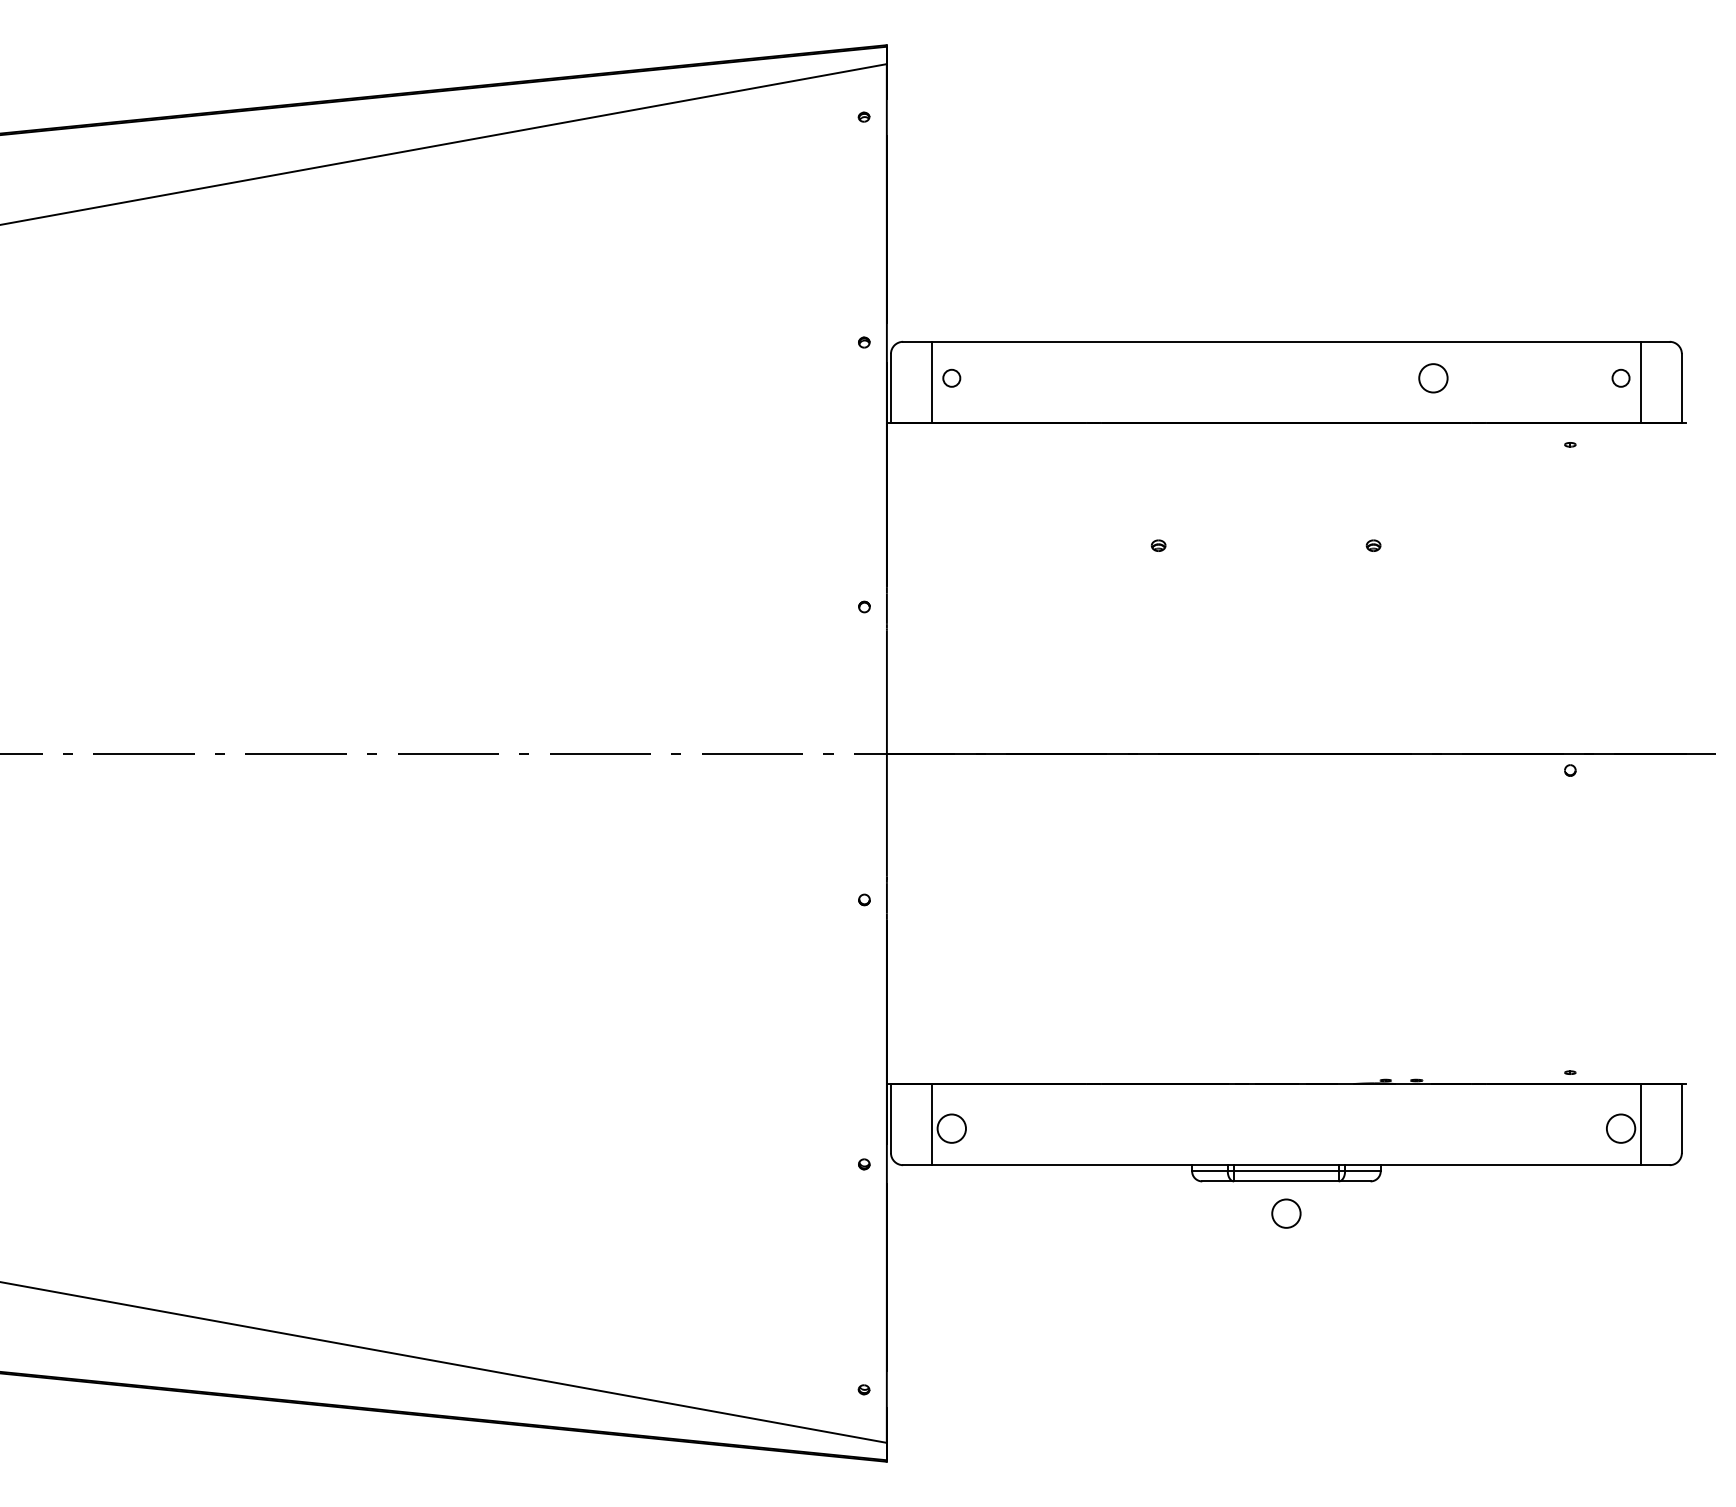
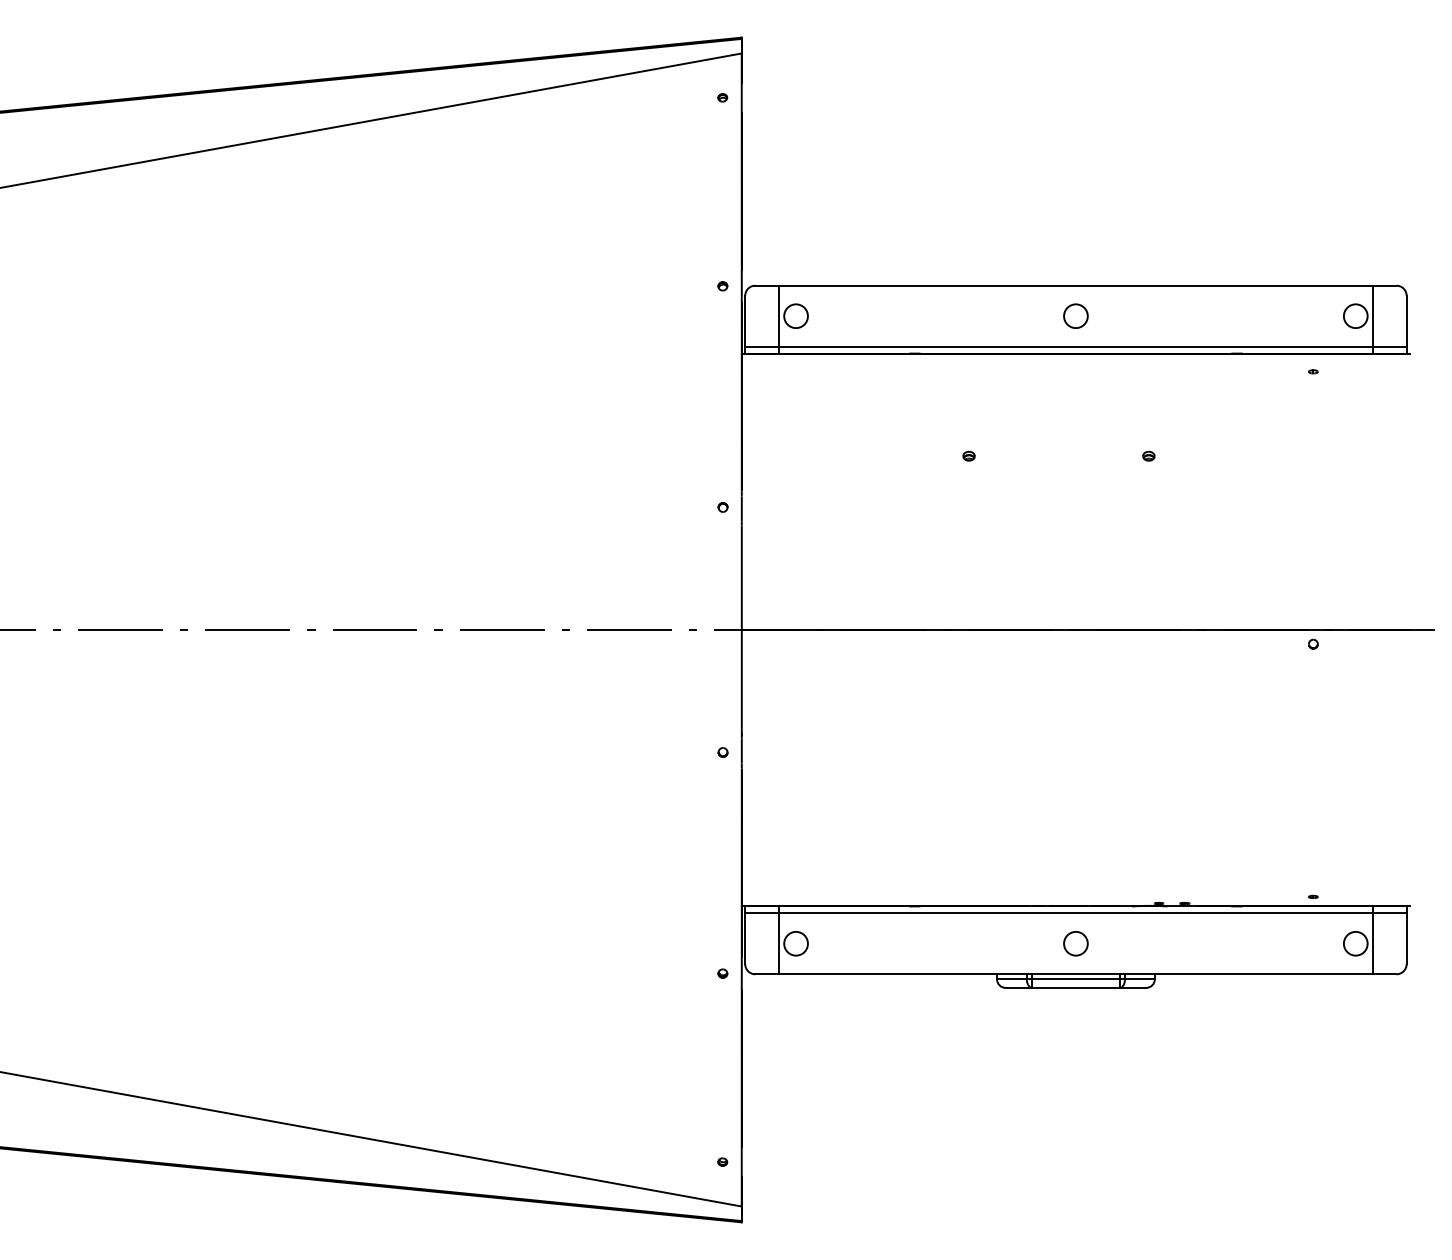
circle: (951, 378) -> (795, 316), size x1.67
circle: (1433, 378) -> (1075, 316), moved
circle: (1620, 378) -> (1355, 316), size x1.67
line: (1285, 414) -> (1075, 346), added
line: (1285, 1092) -> (1075, 913), added
circle: (1286, 1213) -> (1075, 943), moved

